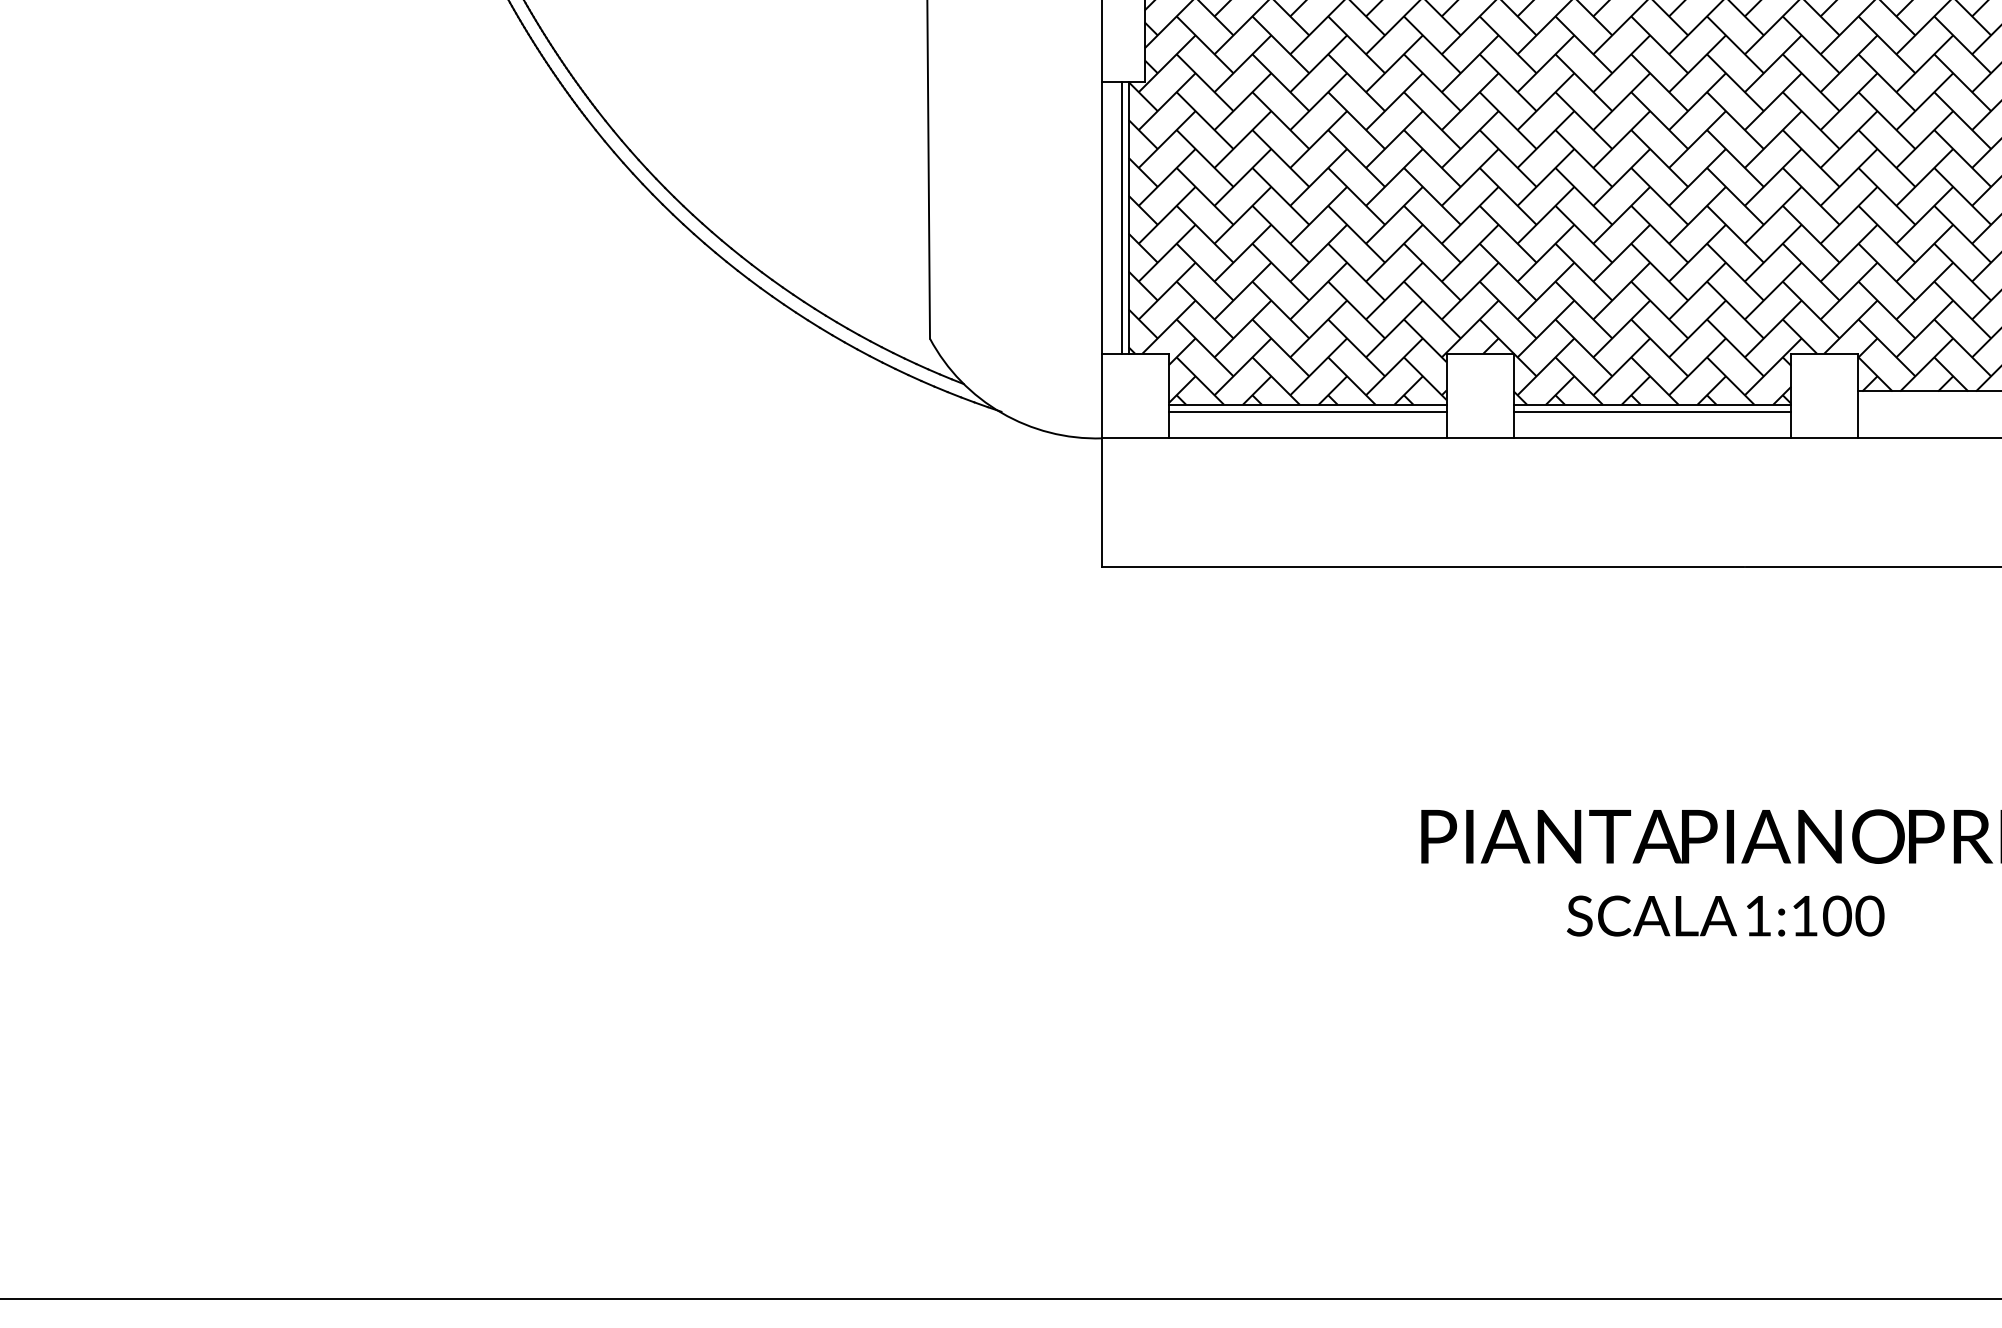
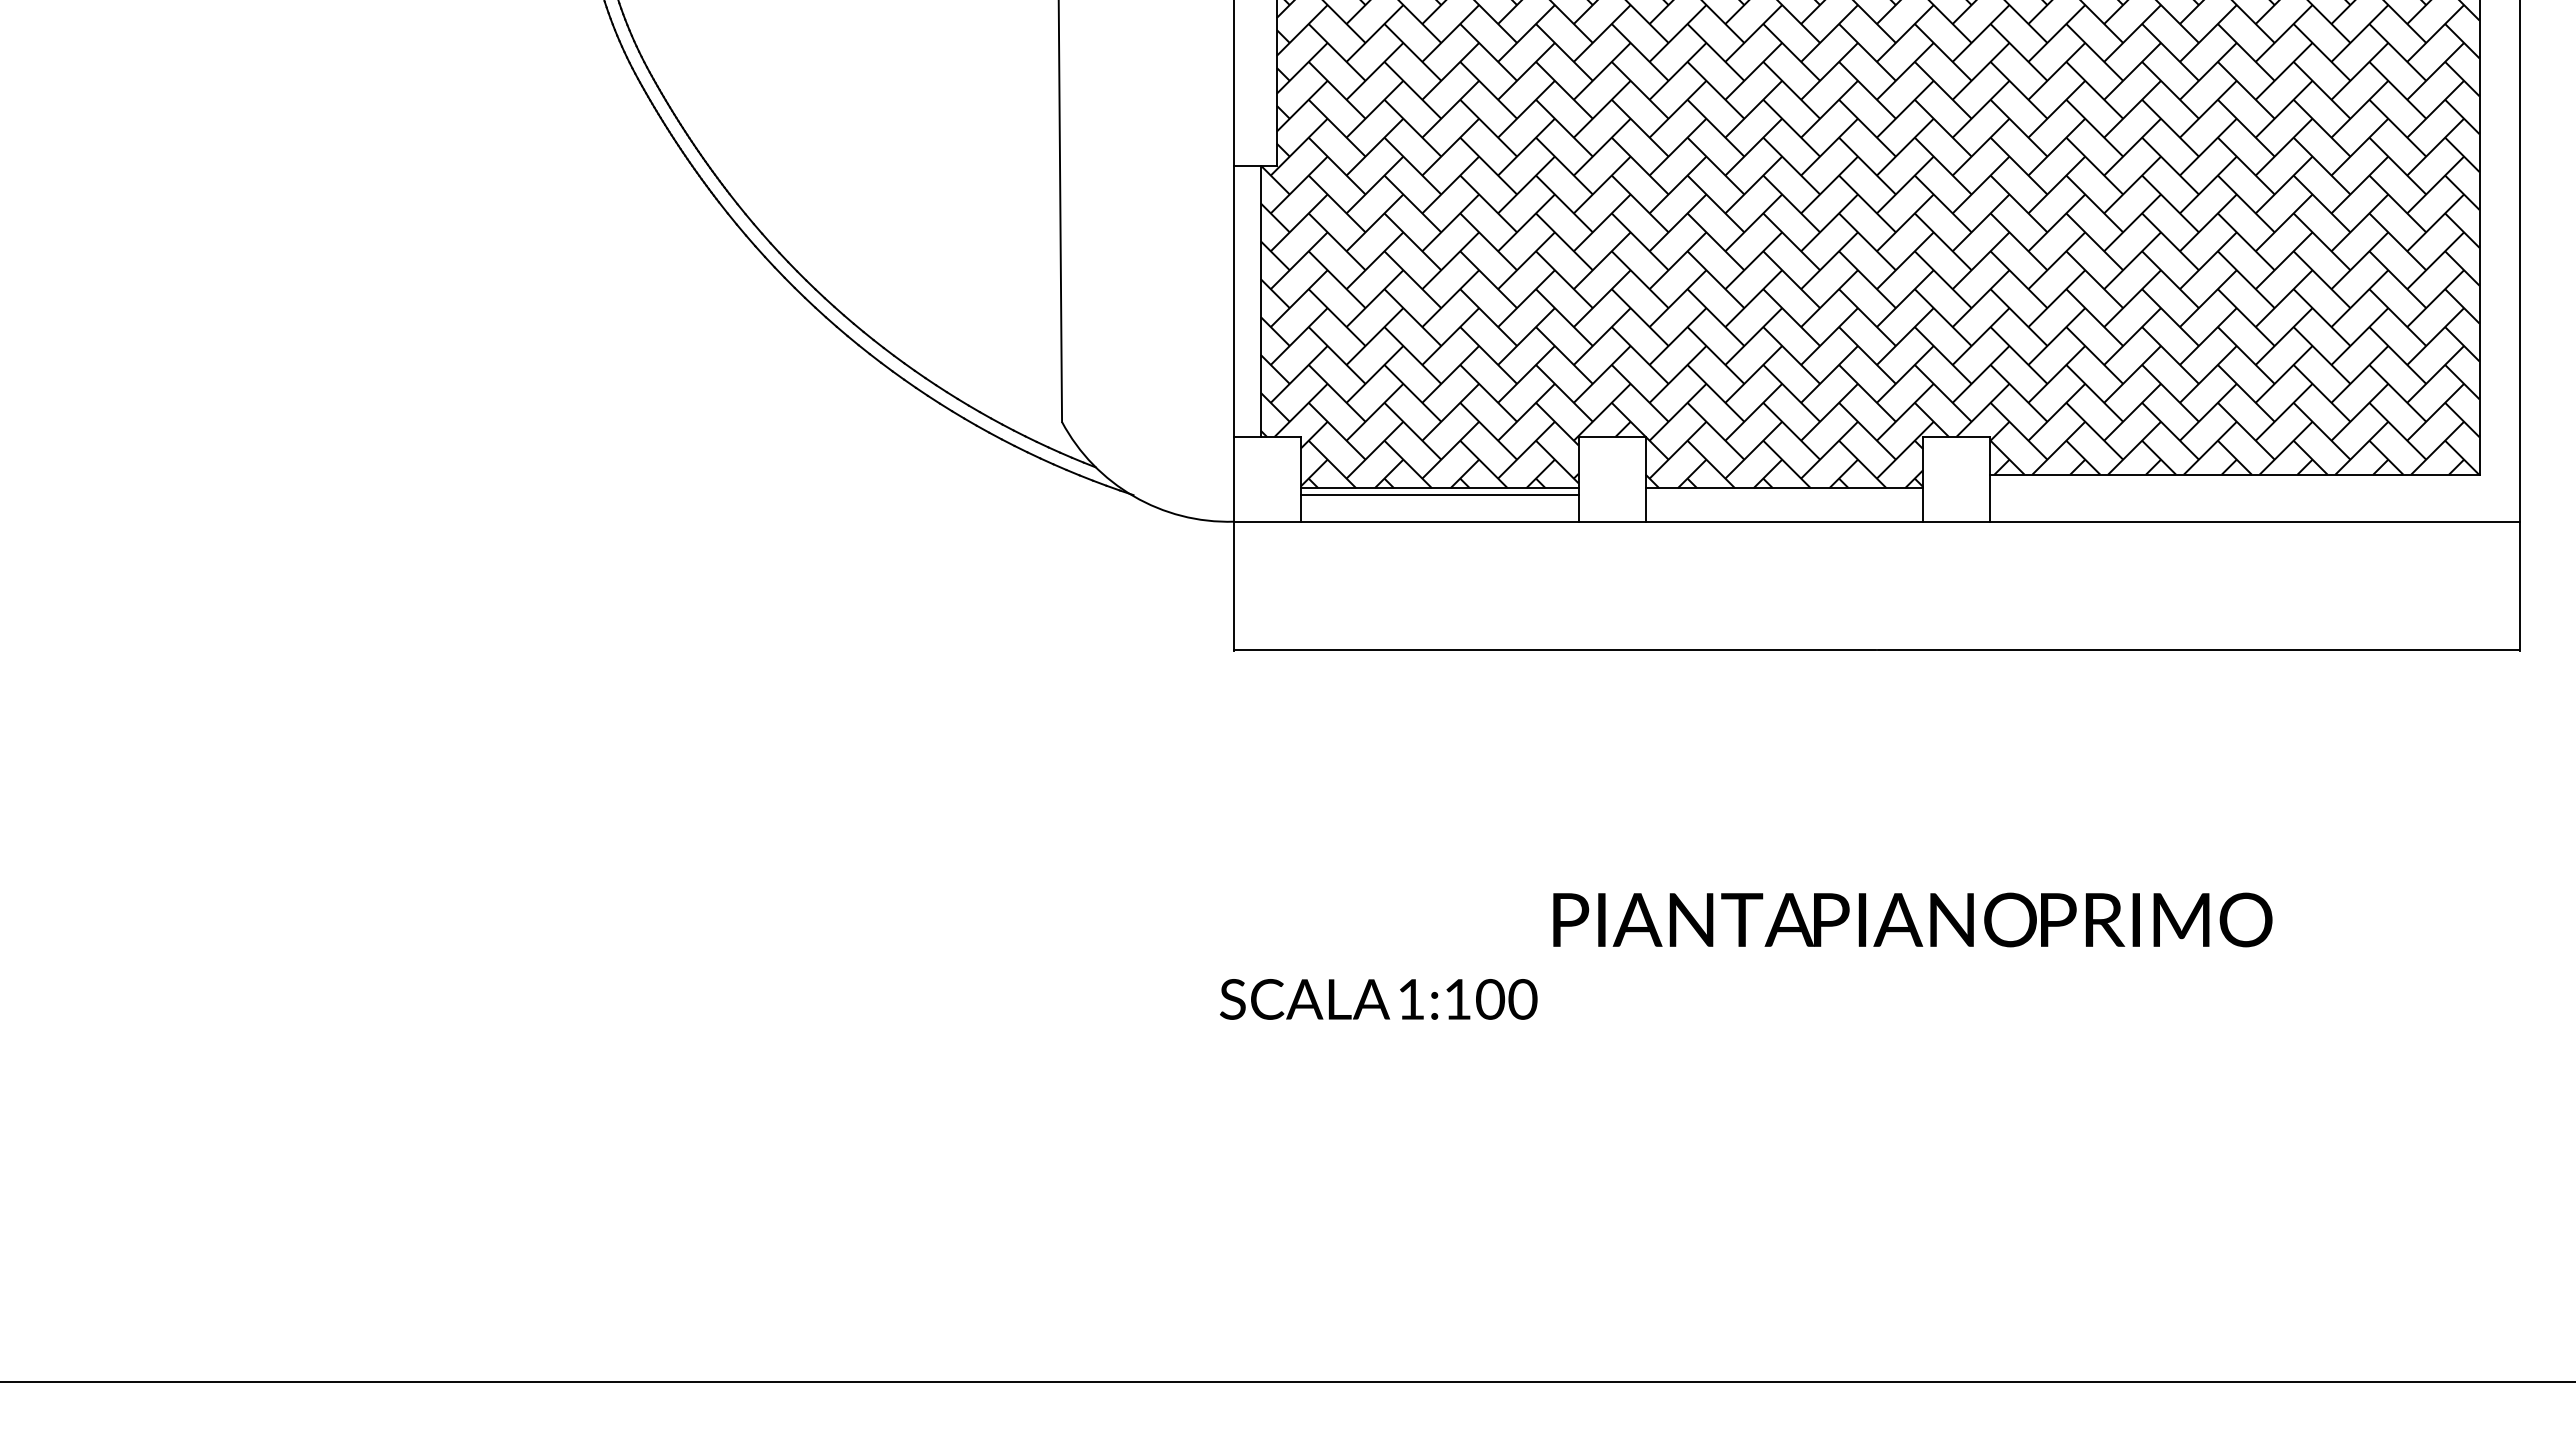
line: (1122, 218) -> (1254, 301), removed
line: (1652, 411) -> (1784, 494), removed
text: (1725, 916) -> (1378, 999), moved

